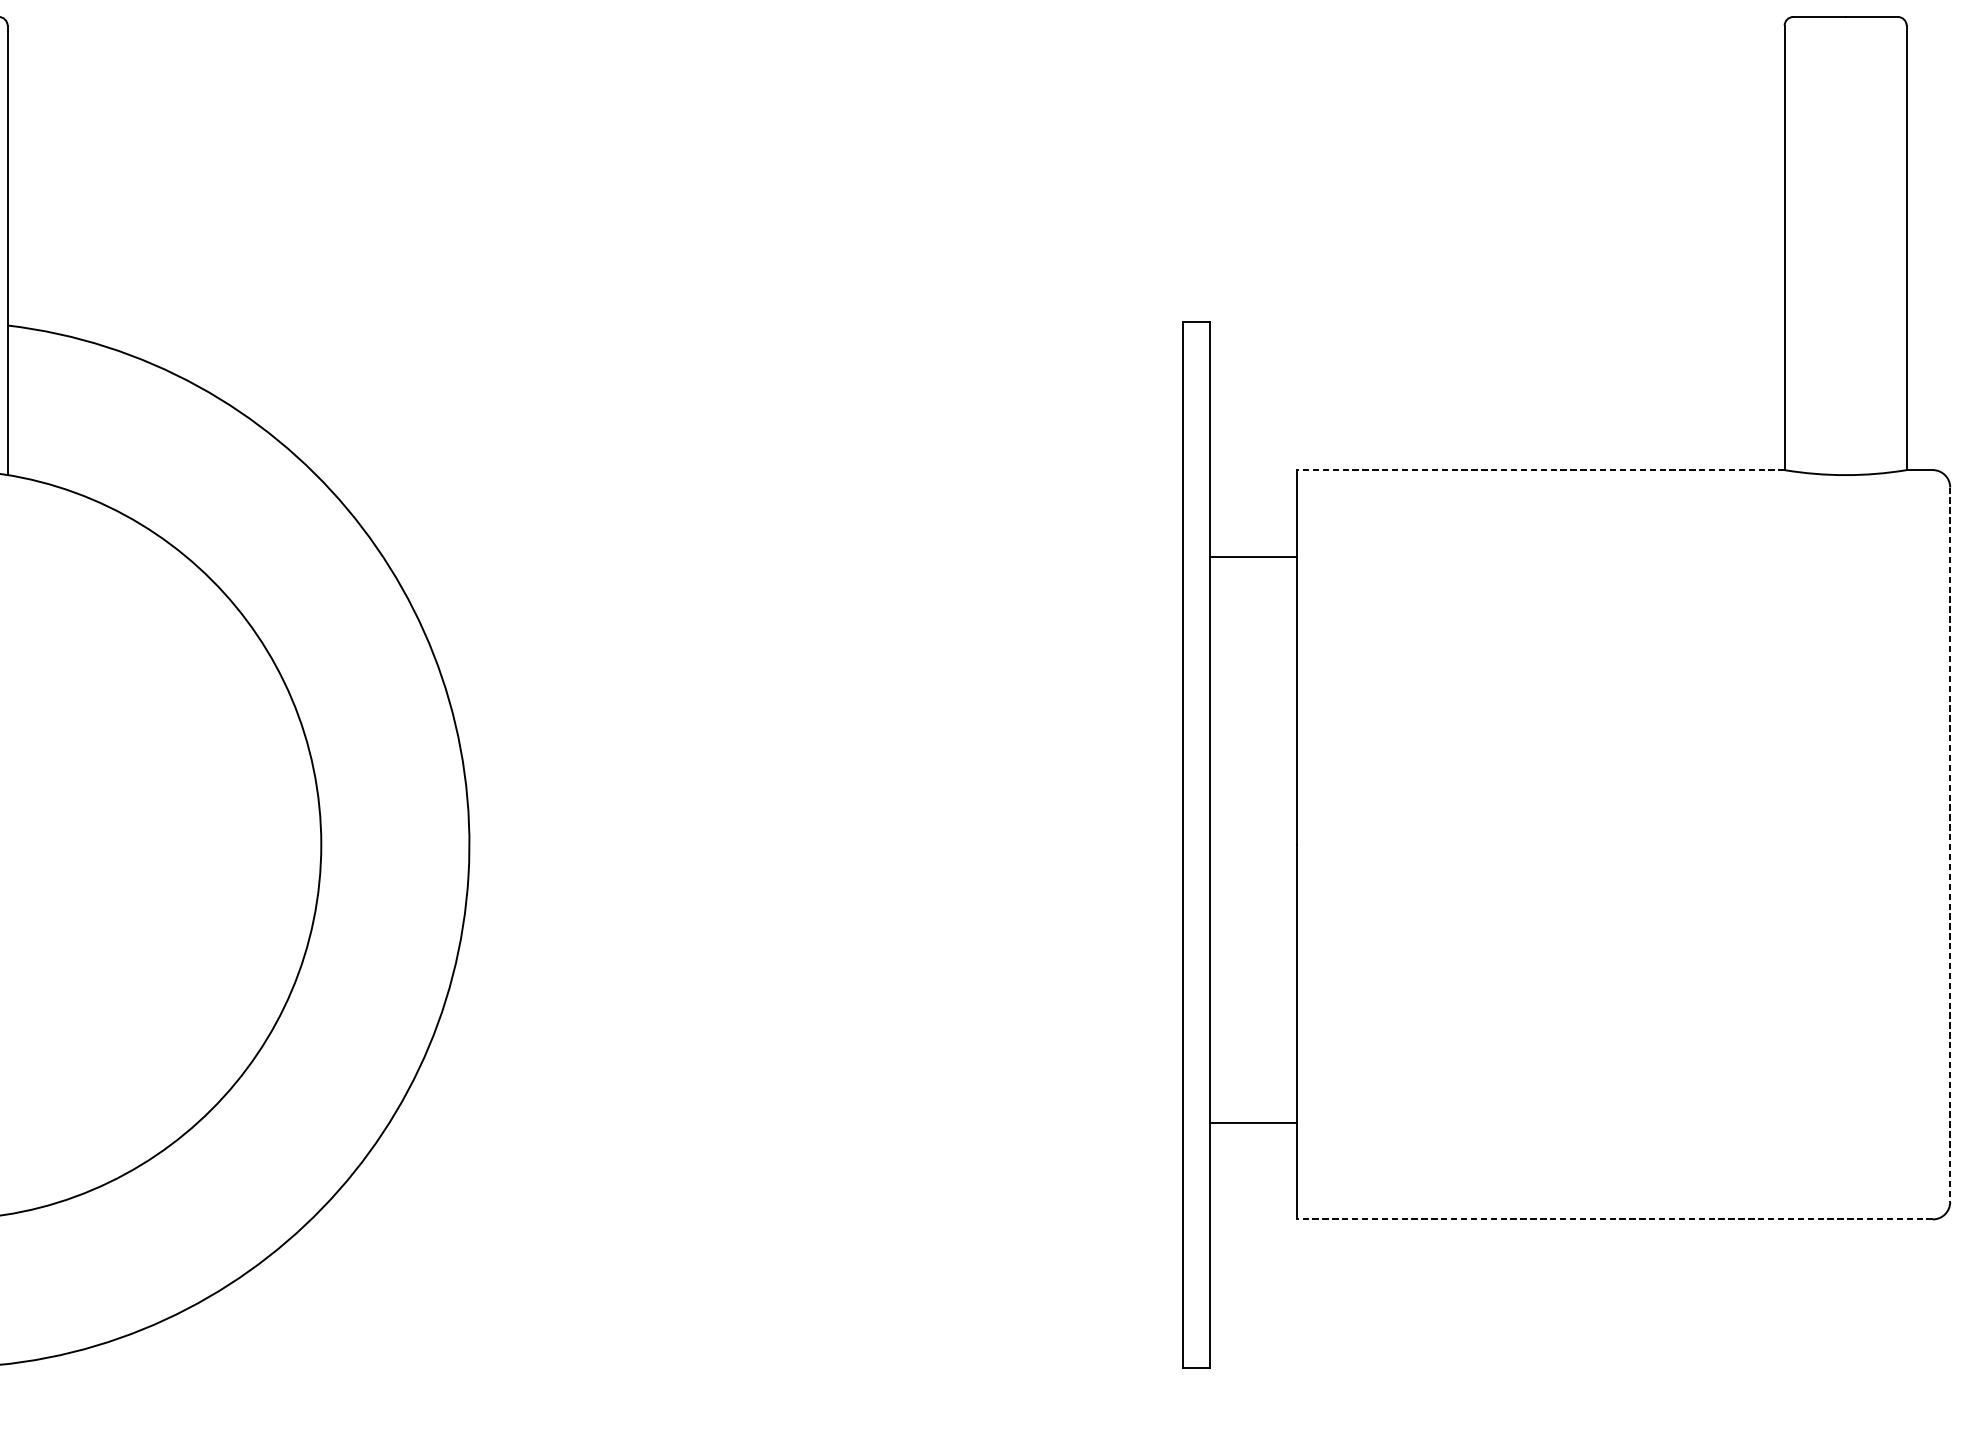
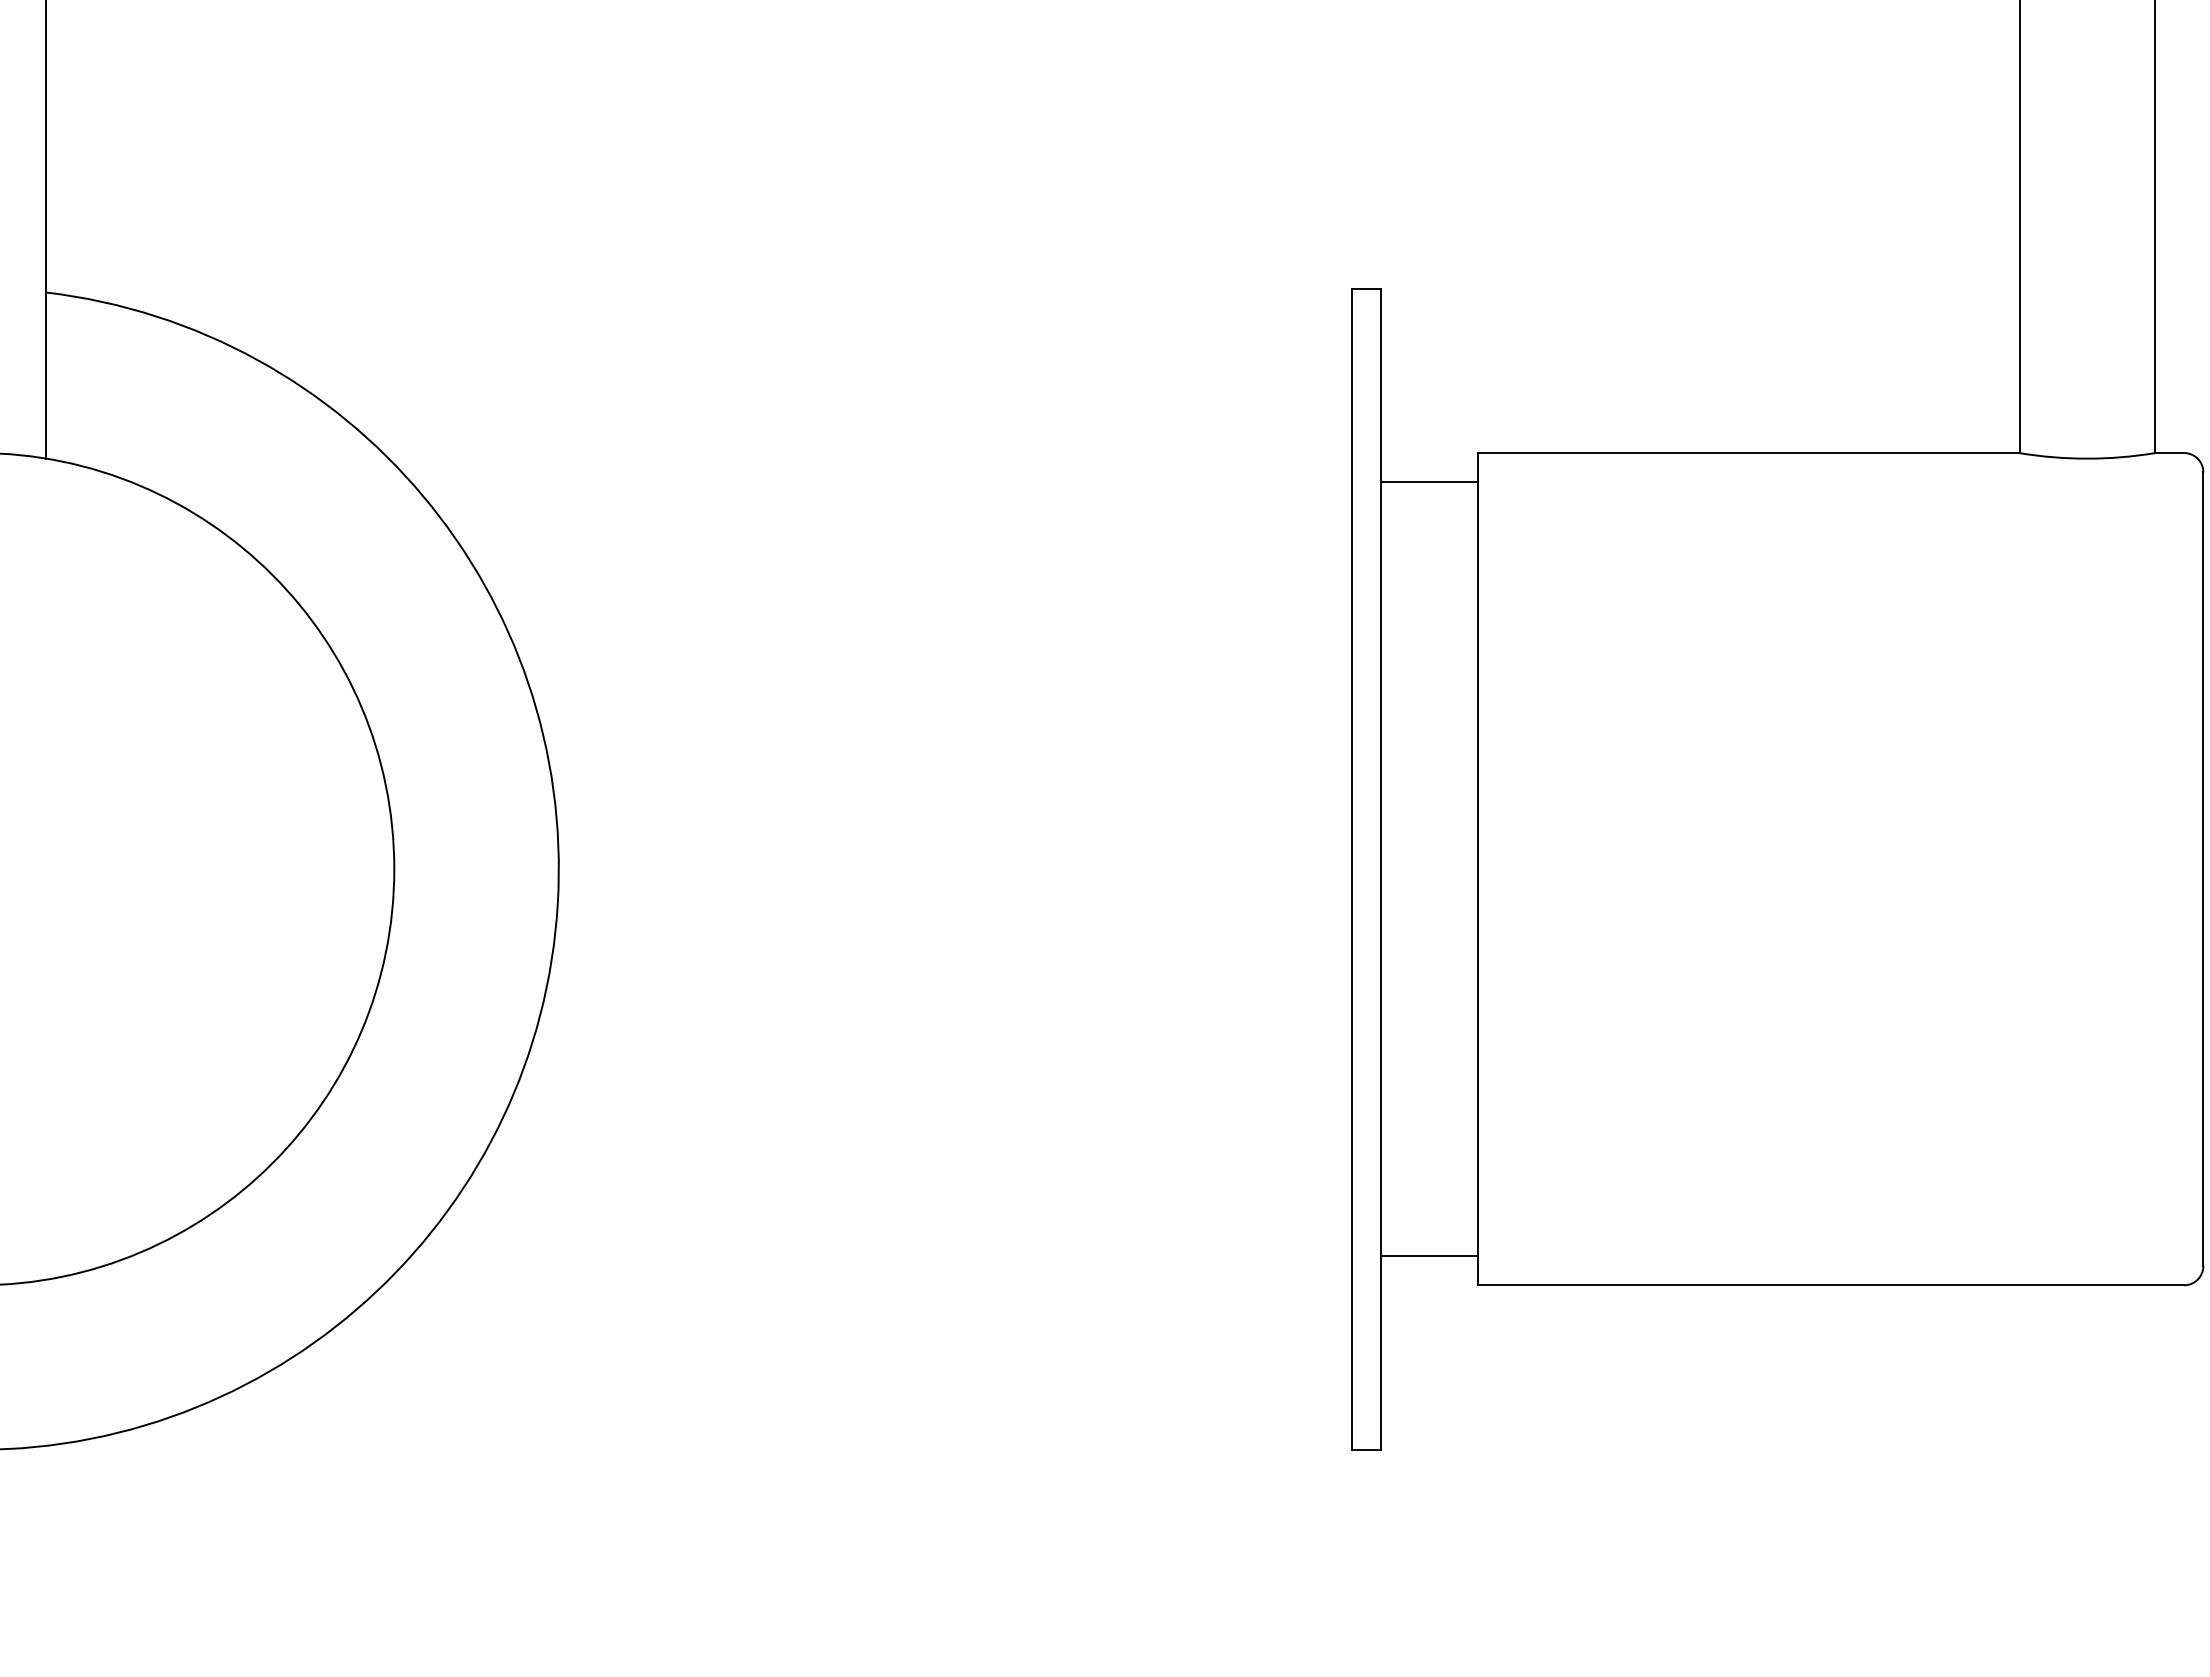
line: (1540, 470) -> (1748, 453), dashed -> solid
line: (1252, 557) -> (1428, 482), moved
line: (1950, 845) -> (2203, 869), dashed -> solid
line: (1252, 1123) -> (1428, 1256), moved
line: (1614, 1219) -> (1830, 1285), dashed -> solid

